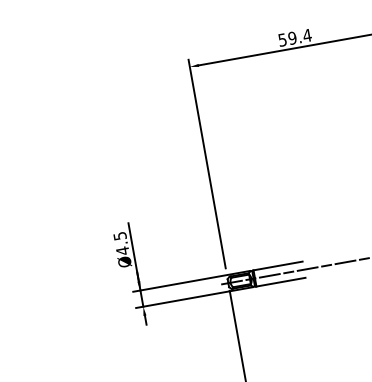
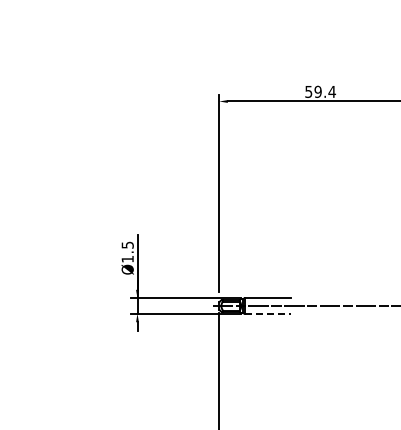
text: (122, 251) -> (127, 259), Ø4.5 -> Ø1.5
line: (281, 281) -> (268, 313), solid -> dashed

